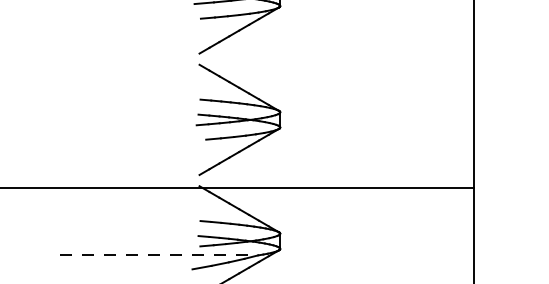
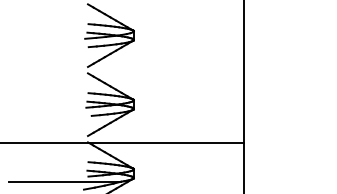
line: (159, 255) -> (65, 181), dashed -> solid

